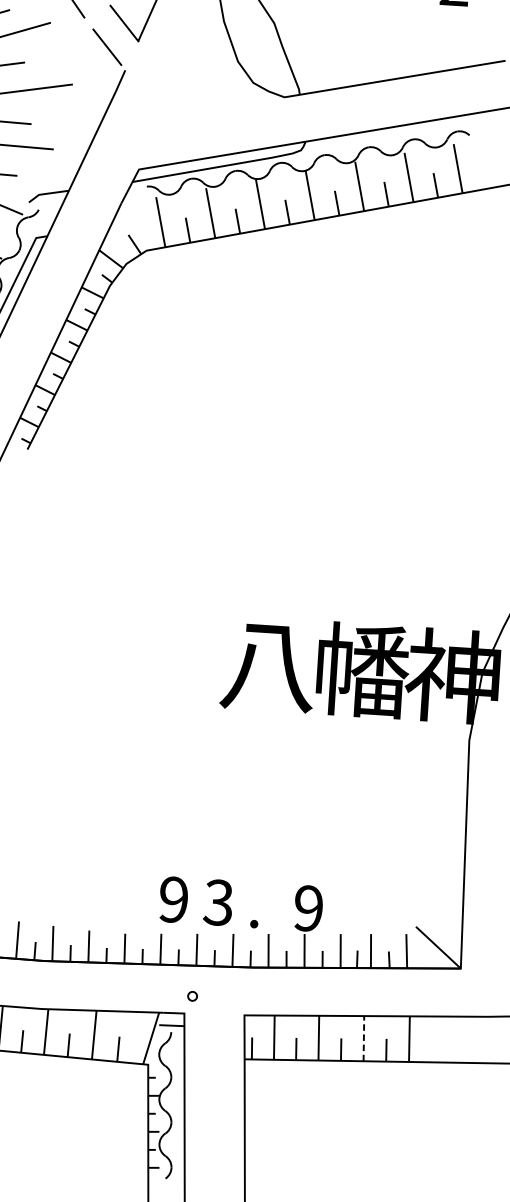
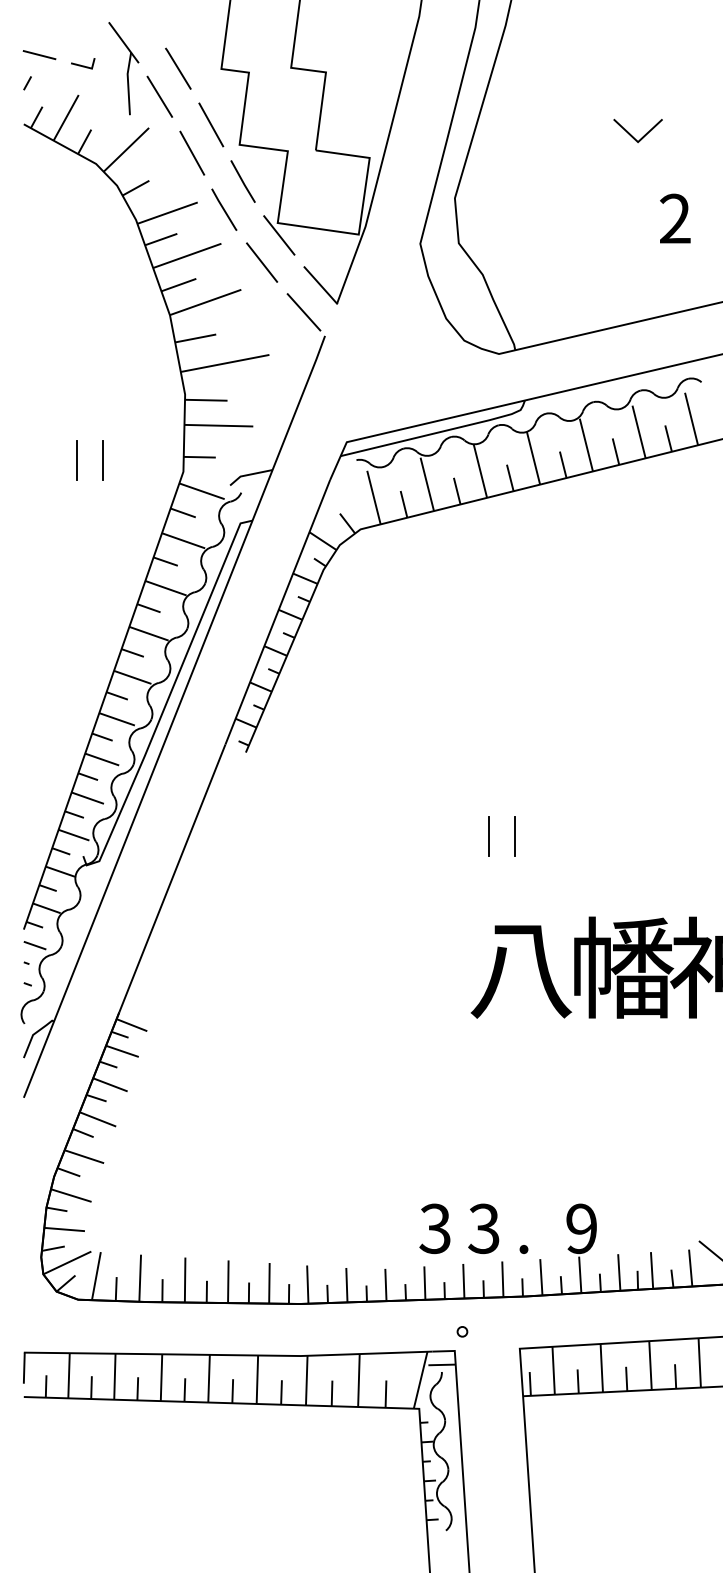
line: (246, 541) -> (488, 836), added
line: (271, 542) -> (515, 836), added
text: (172, 899) -> (434, 1228), 9 -> 3
line: (363, 1038) -> (650, 1365), dashed -> solid

